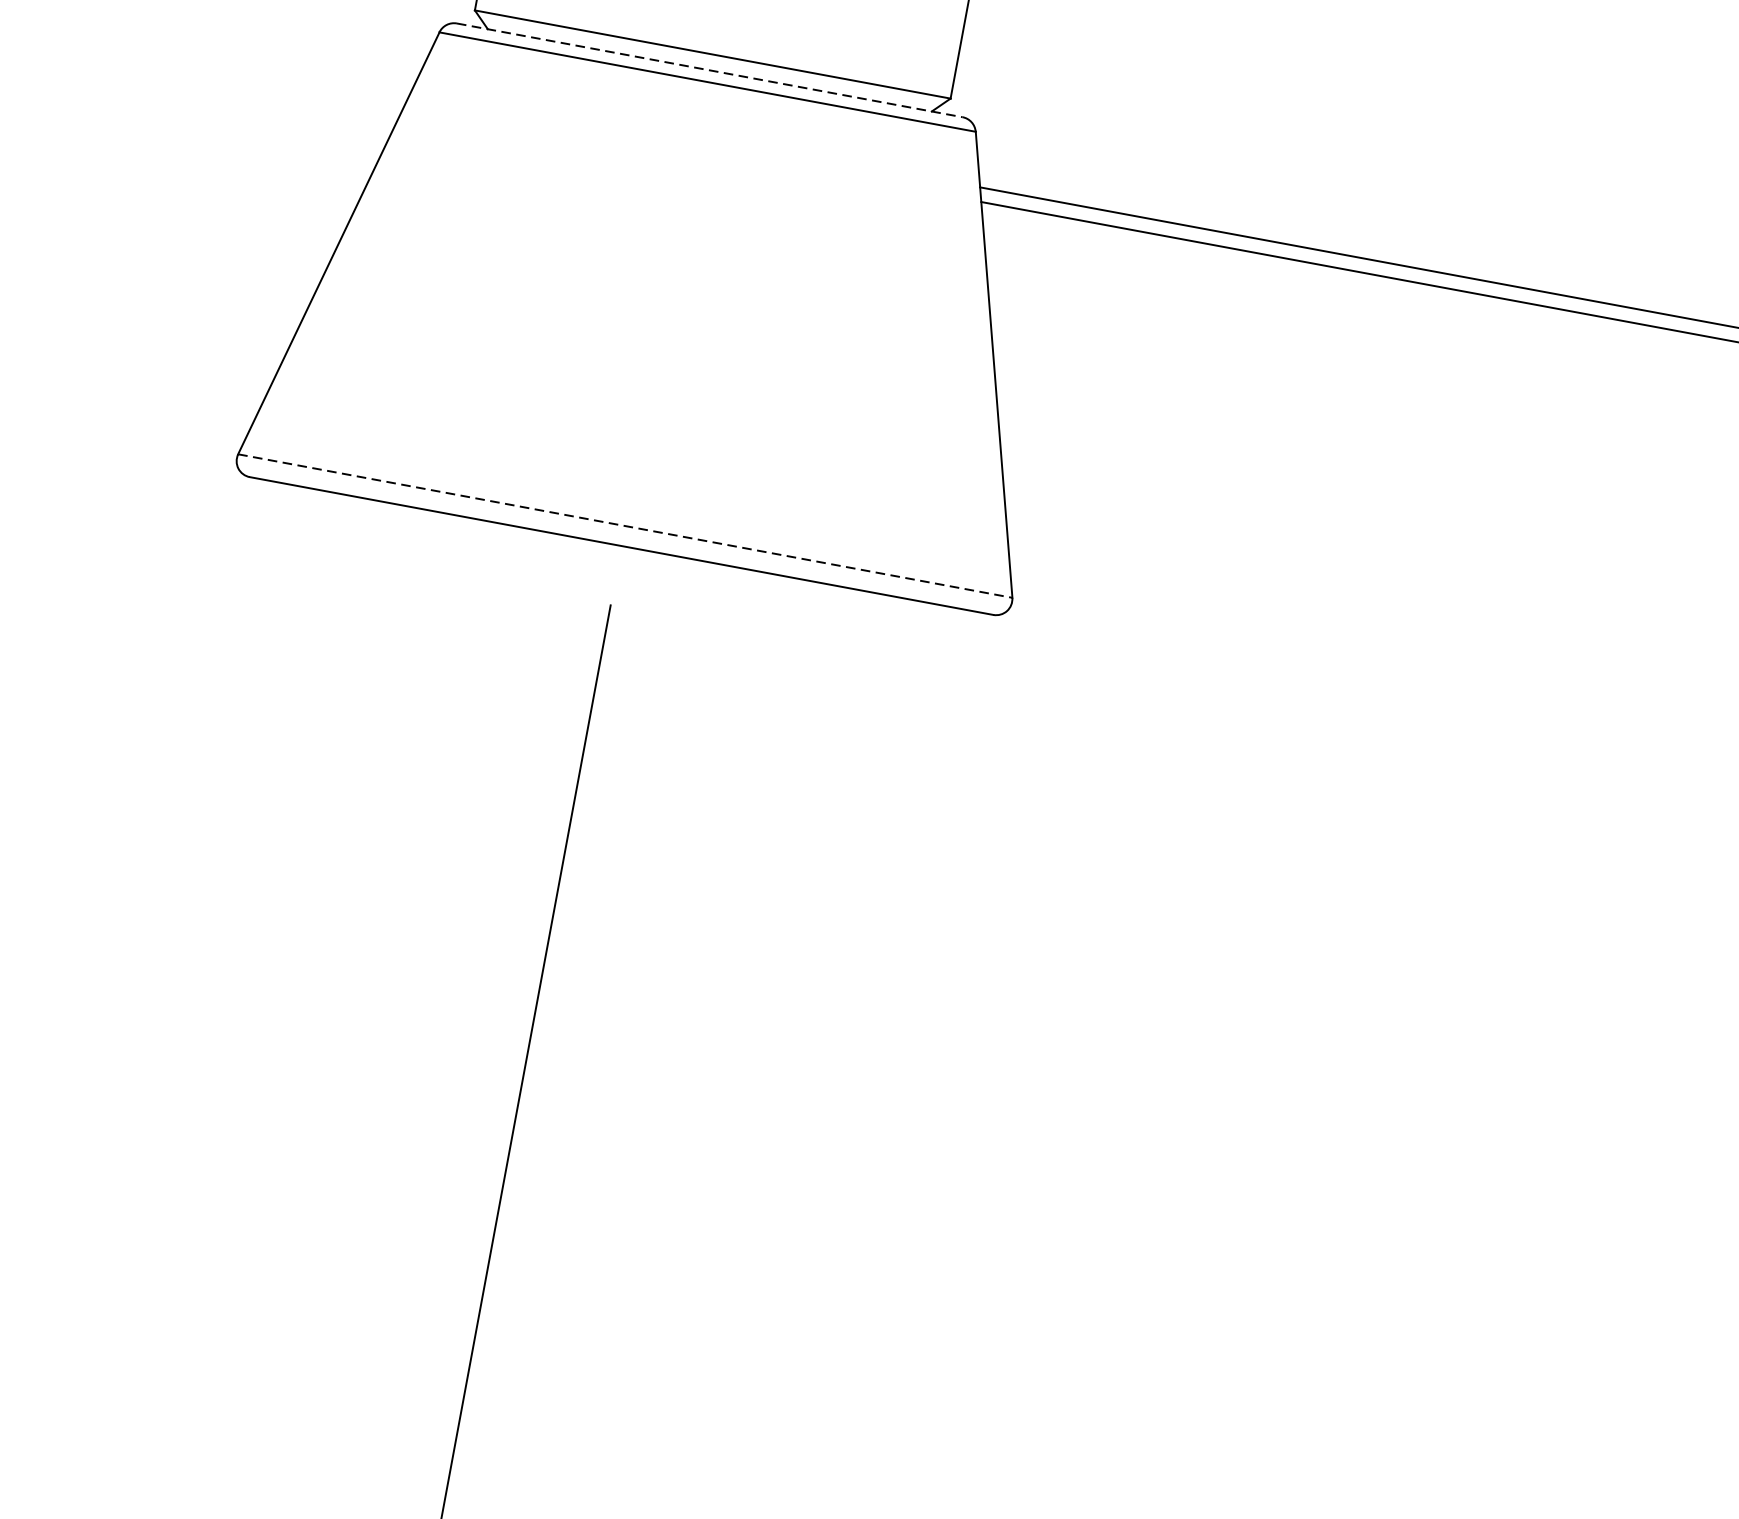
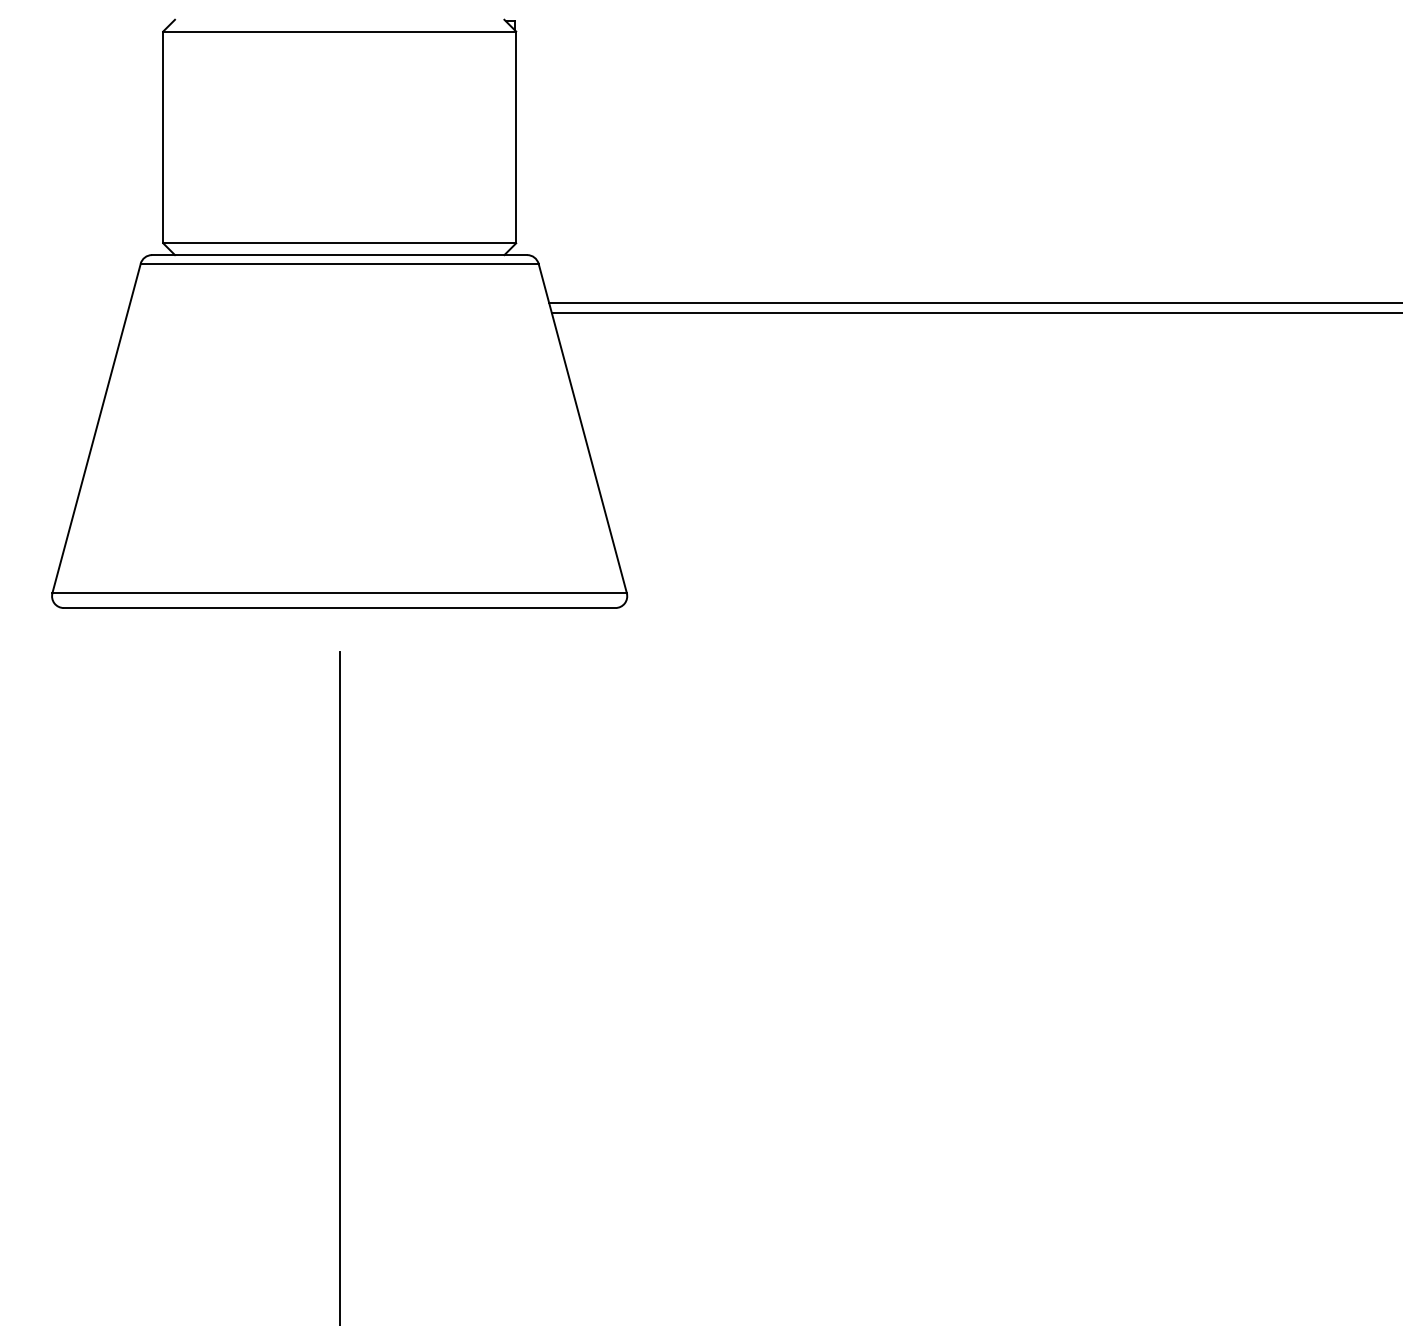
line: (709, 70) -> (339, 255), dashed -> solid
line: (626, 526) -> (340, 593), dashed -> solid

